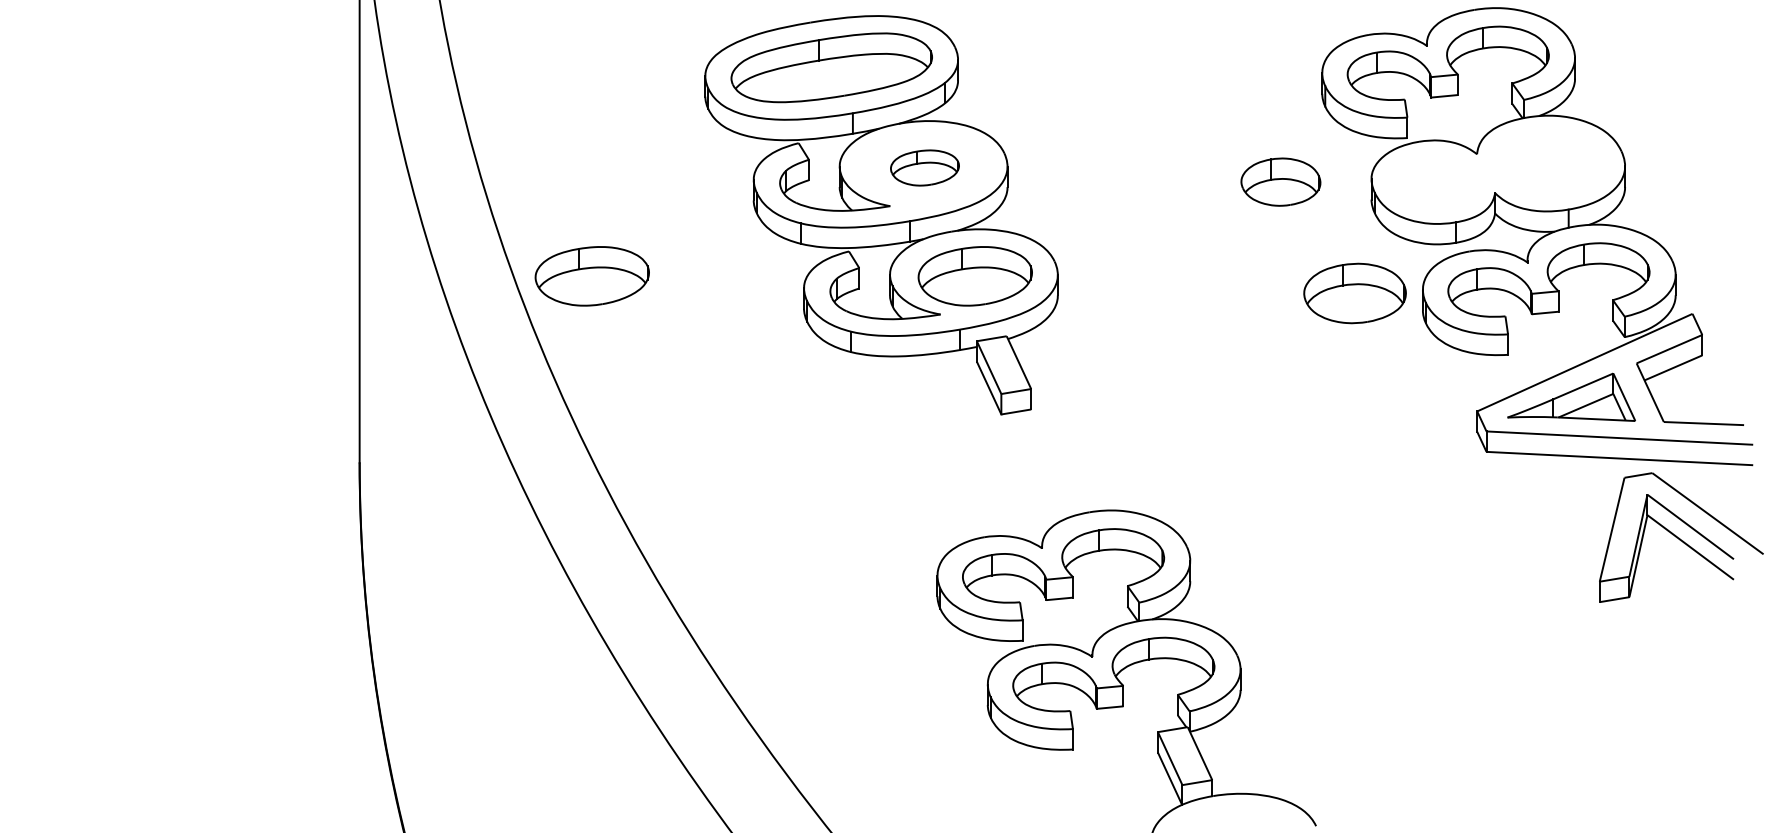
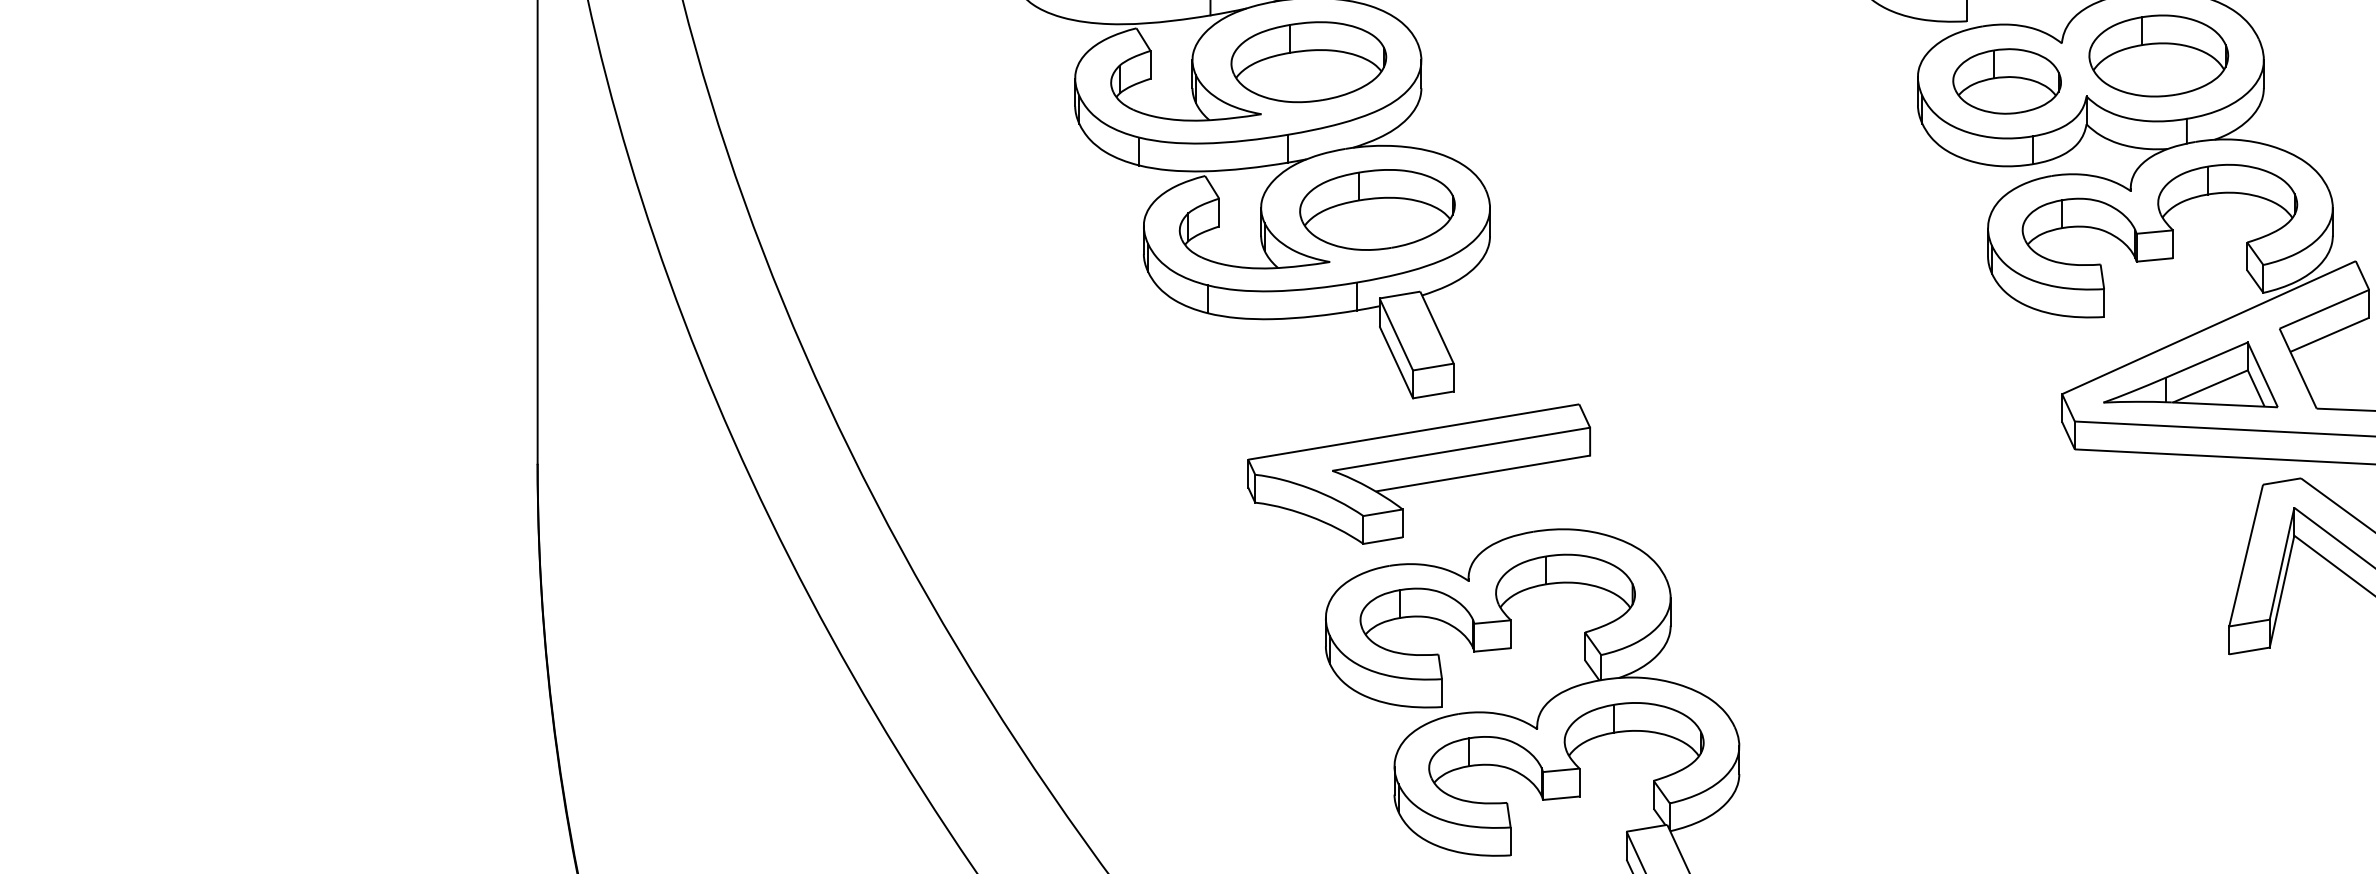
part: (924, 167) -> (1308, 61), size x1.67
part: (1280, 181) -> (2006, 80), moved
part: (591, 276) -> (853, 210), removed
part: (1354, 293) -> (2157, 56), moved
part: (1006, 469) -> (1420, 473), added

